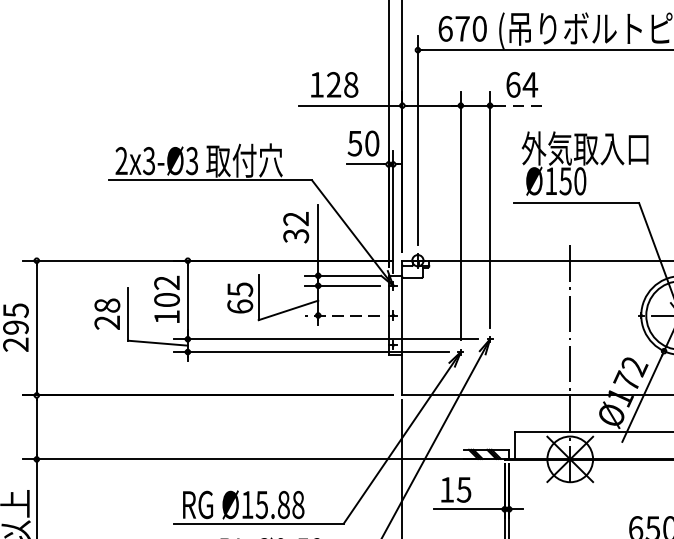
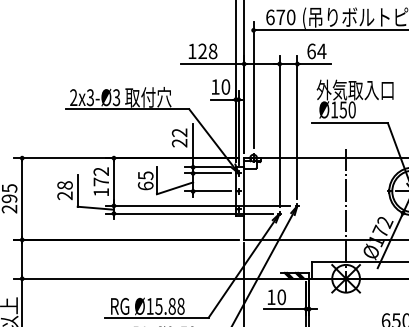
line: (519, 106) -> (315, 64), dashed -> solid
text: (355, 142) -> (215, 86), 50 -> 10
text: (295, 236) -> (179, 143), 32 -> 22
text: (167, 299) -> (101, 181), 102 -> 172
line: (341, 315) -> (207, 191), dashed -> solid
text: (463, 488) -> (281, 296), 15 -> 10

